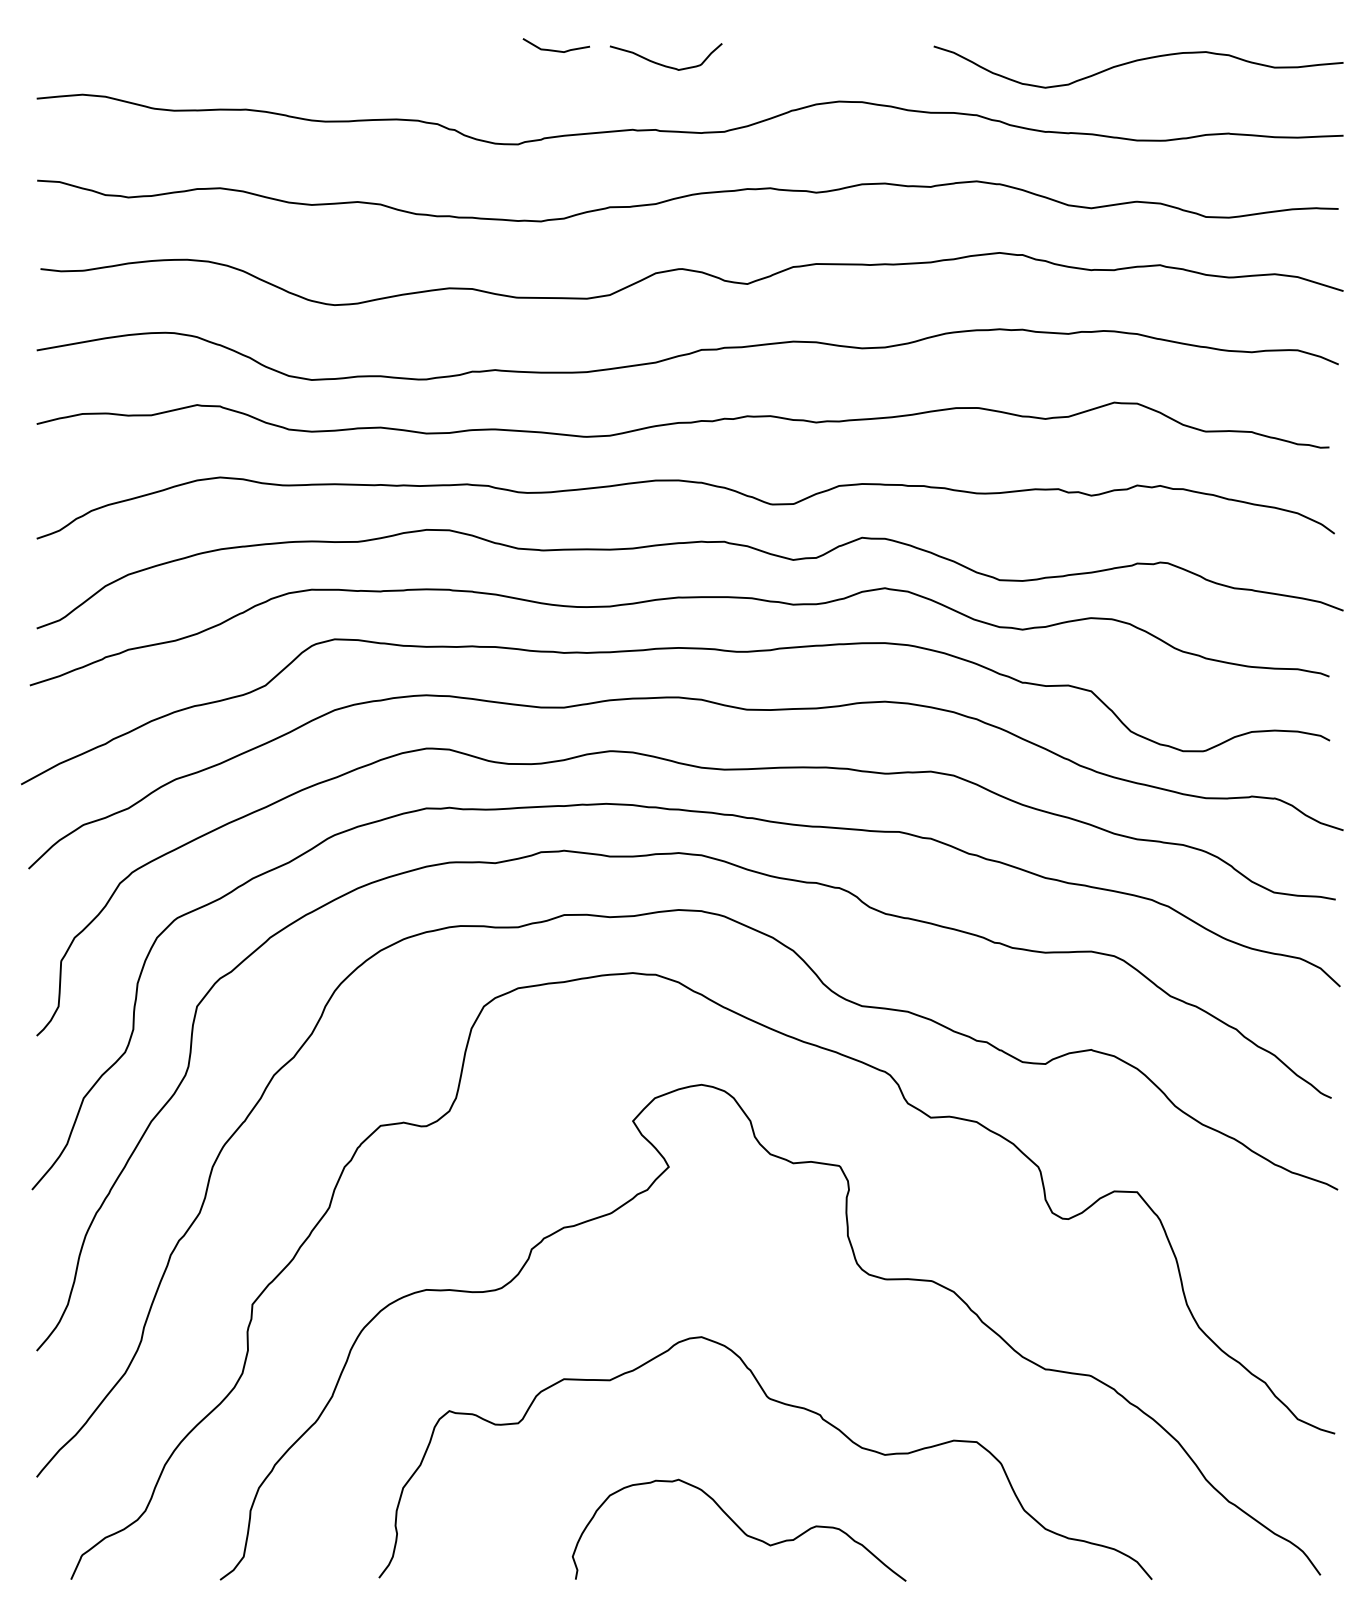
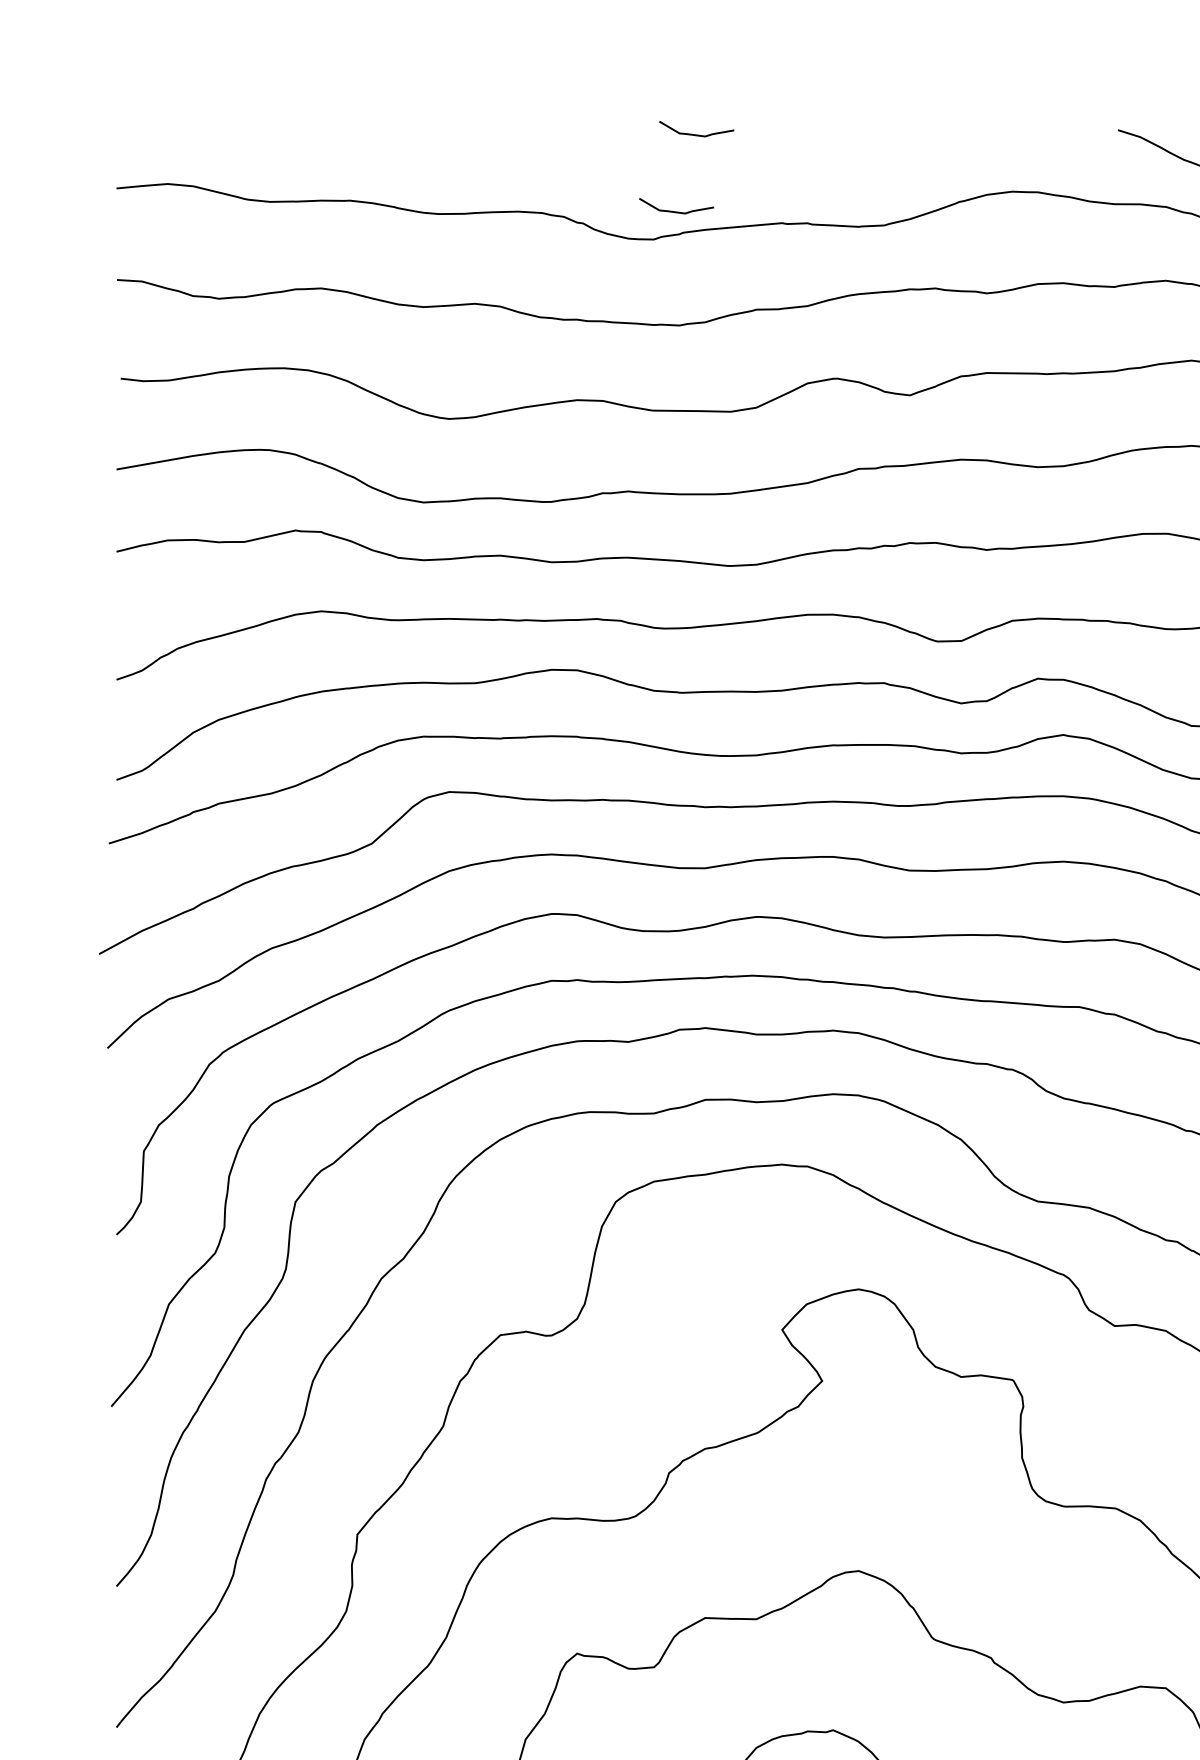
curve: (663, 64) -> (816, 150), removed
curve: (535, 118) -> (673, 210), added

